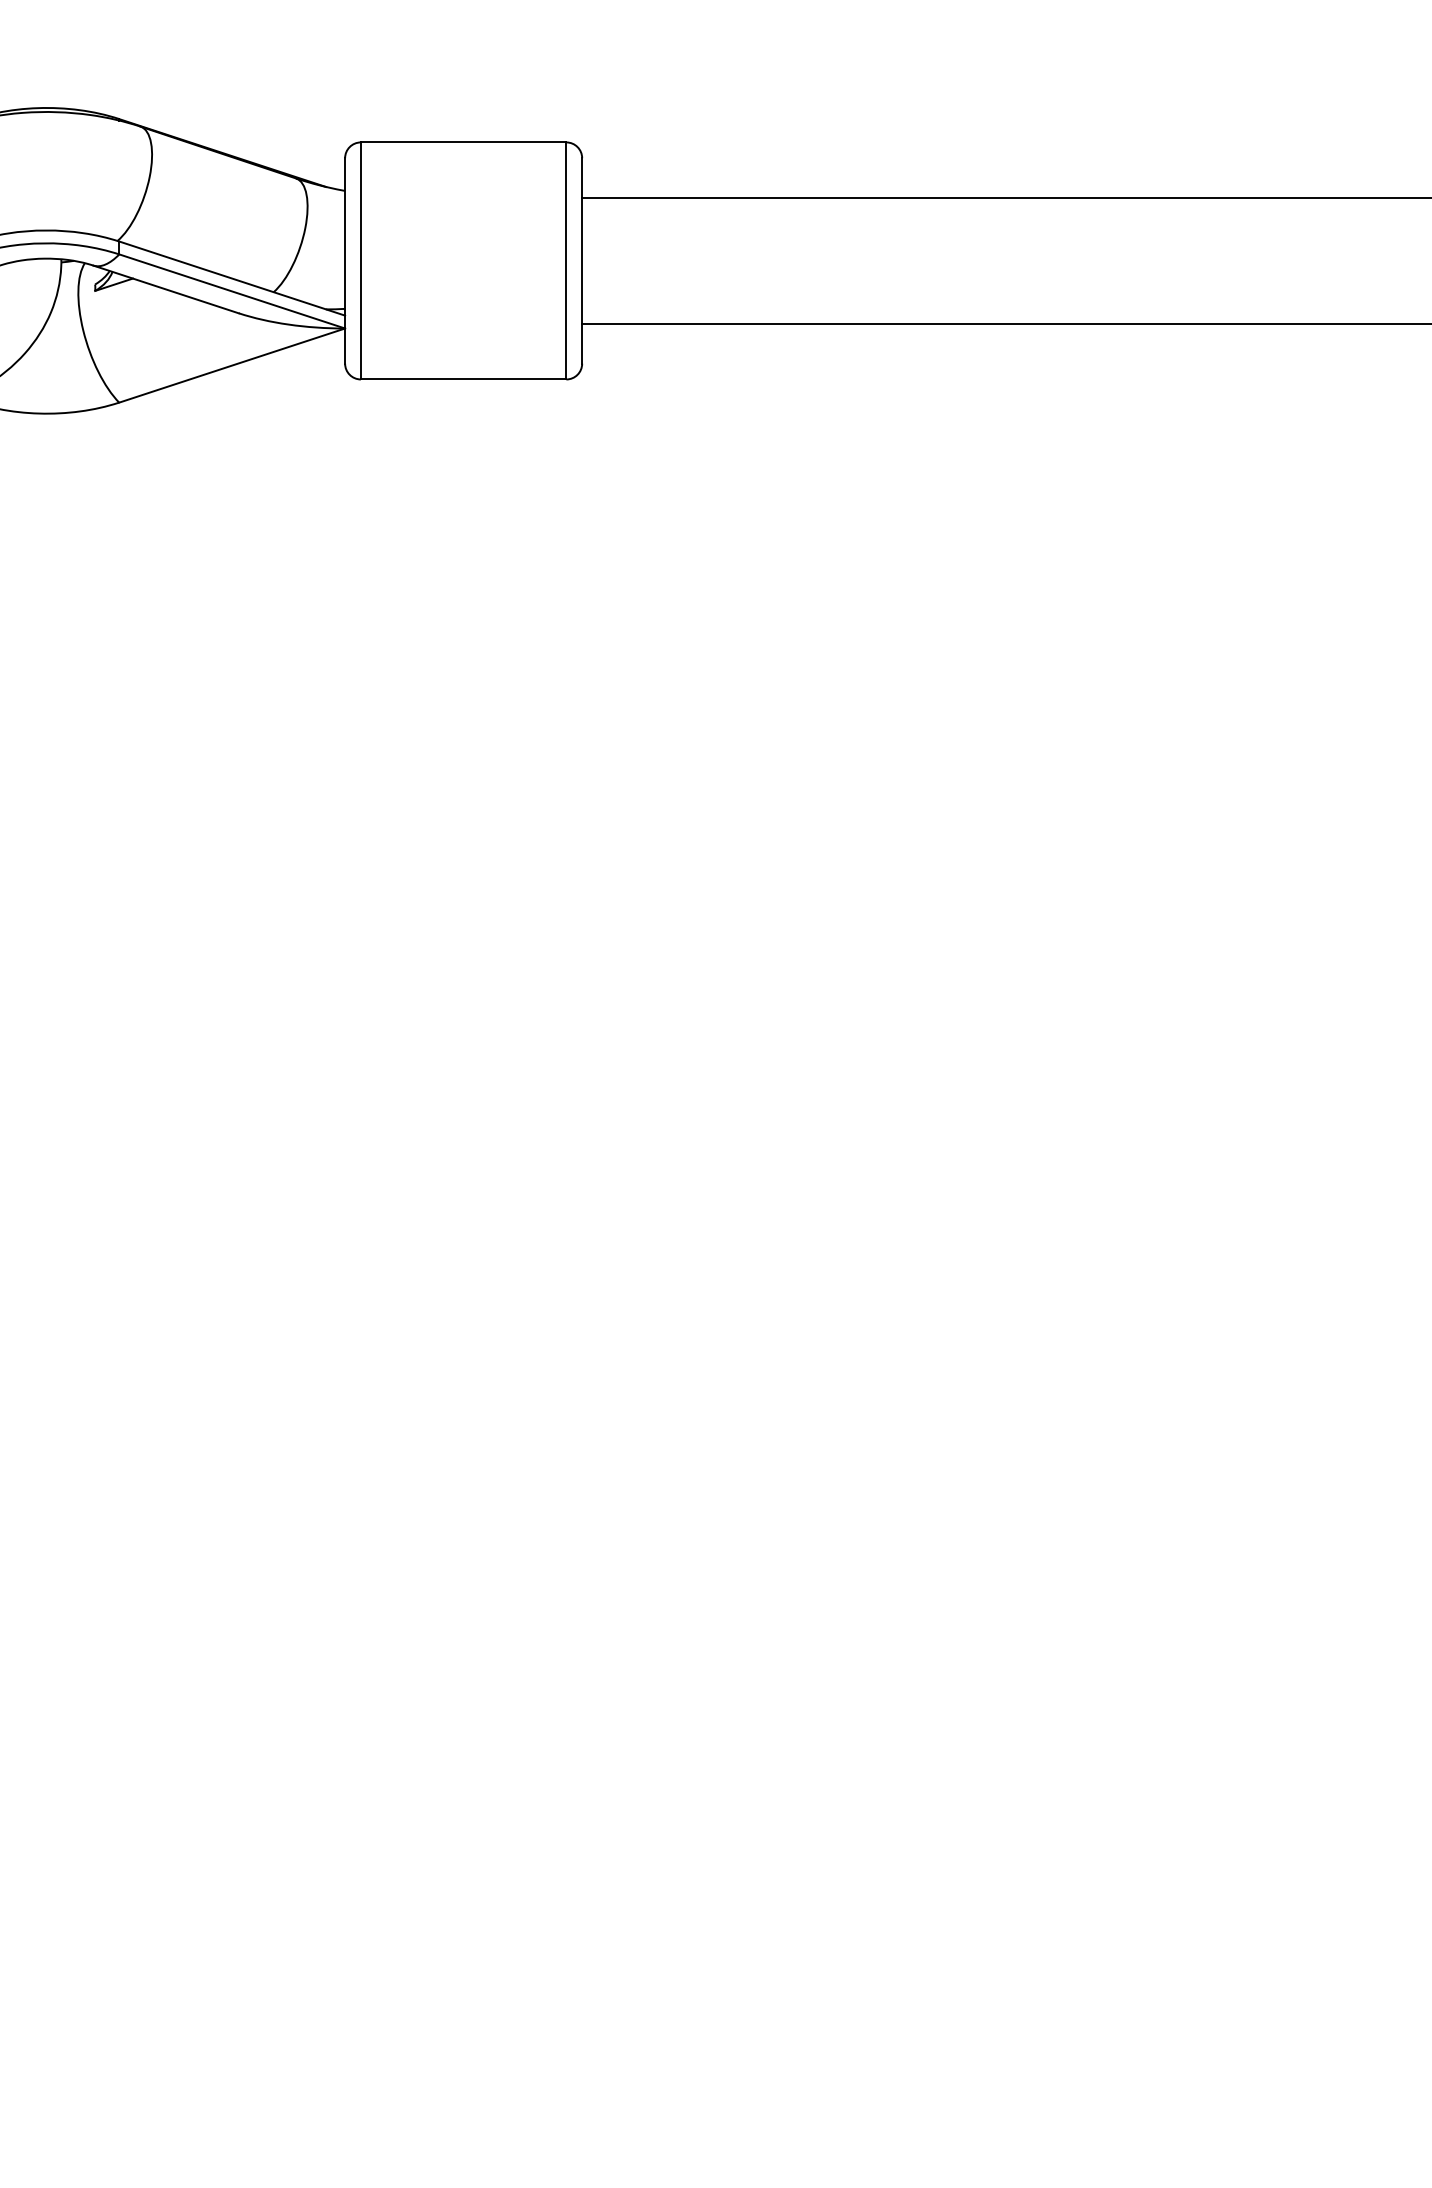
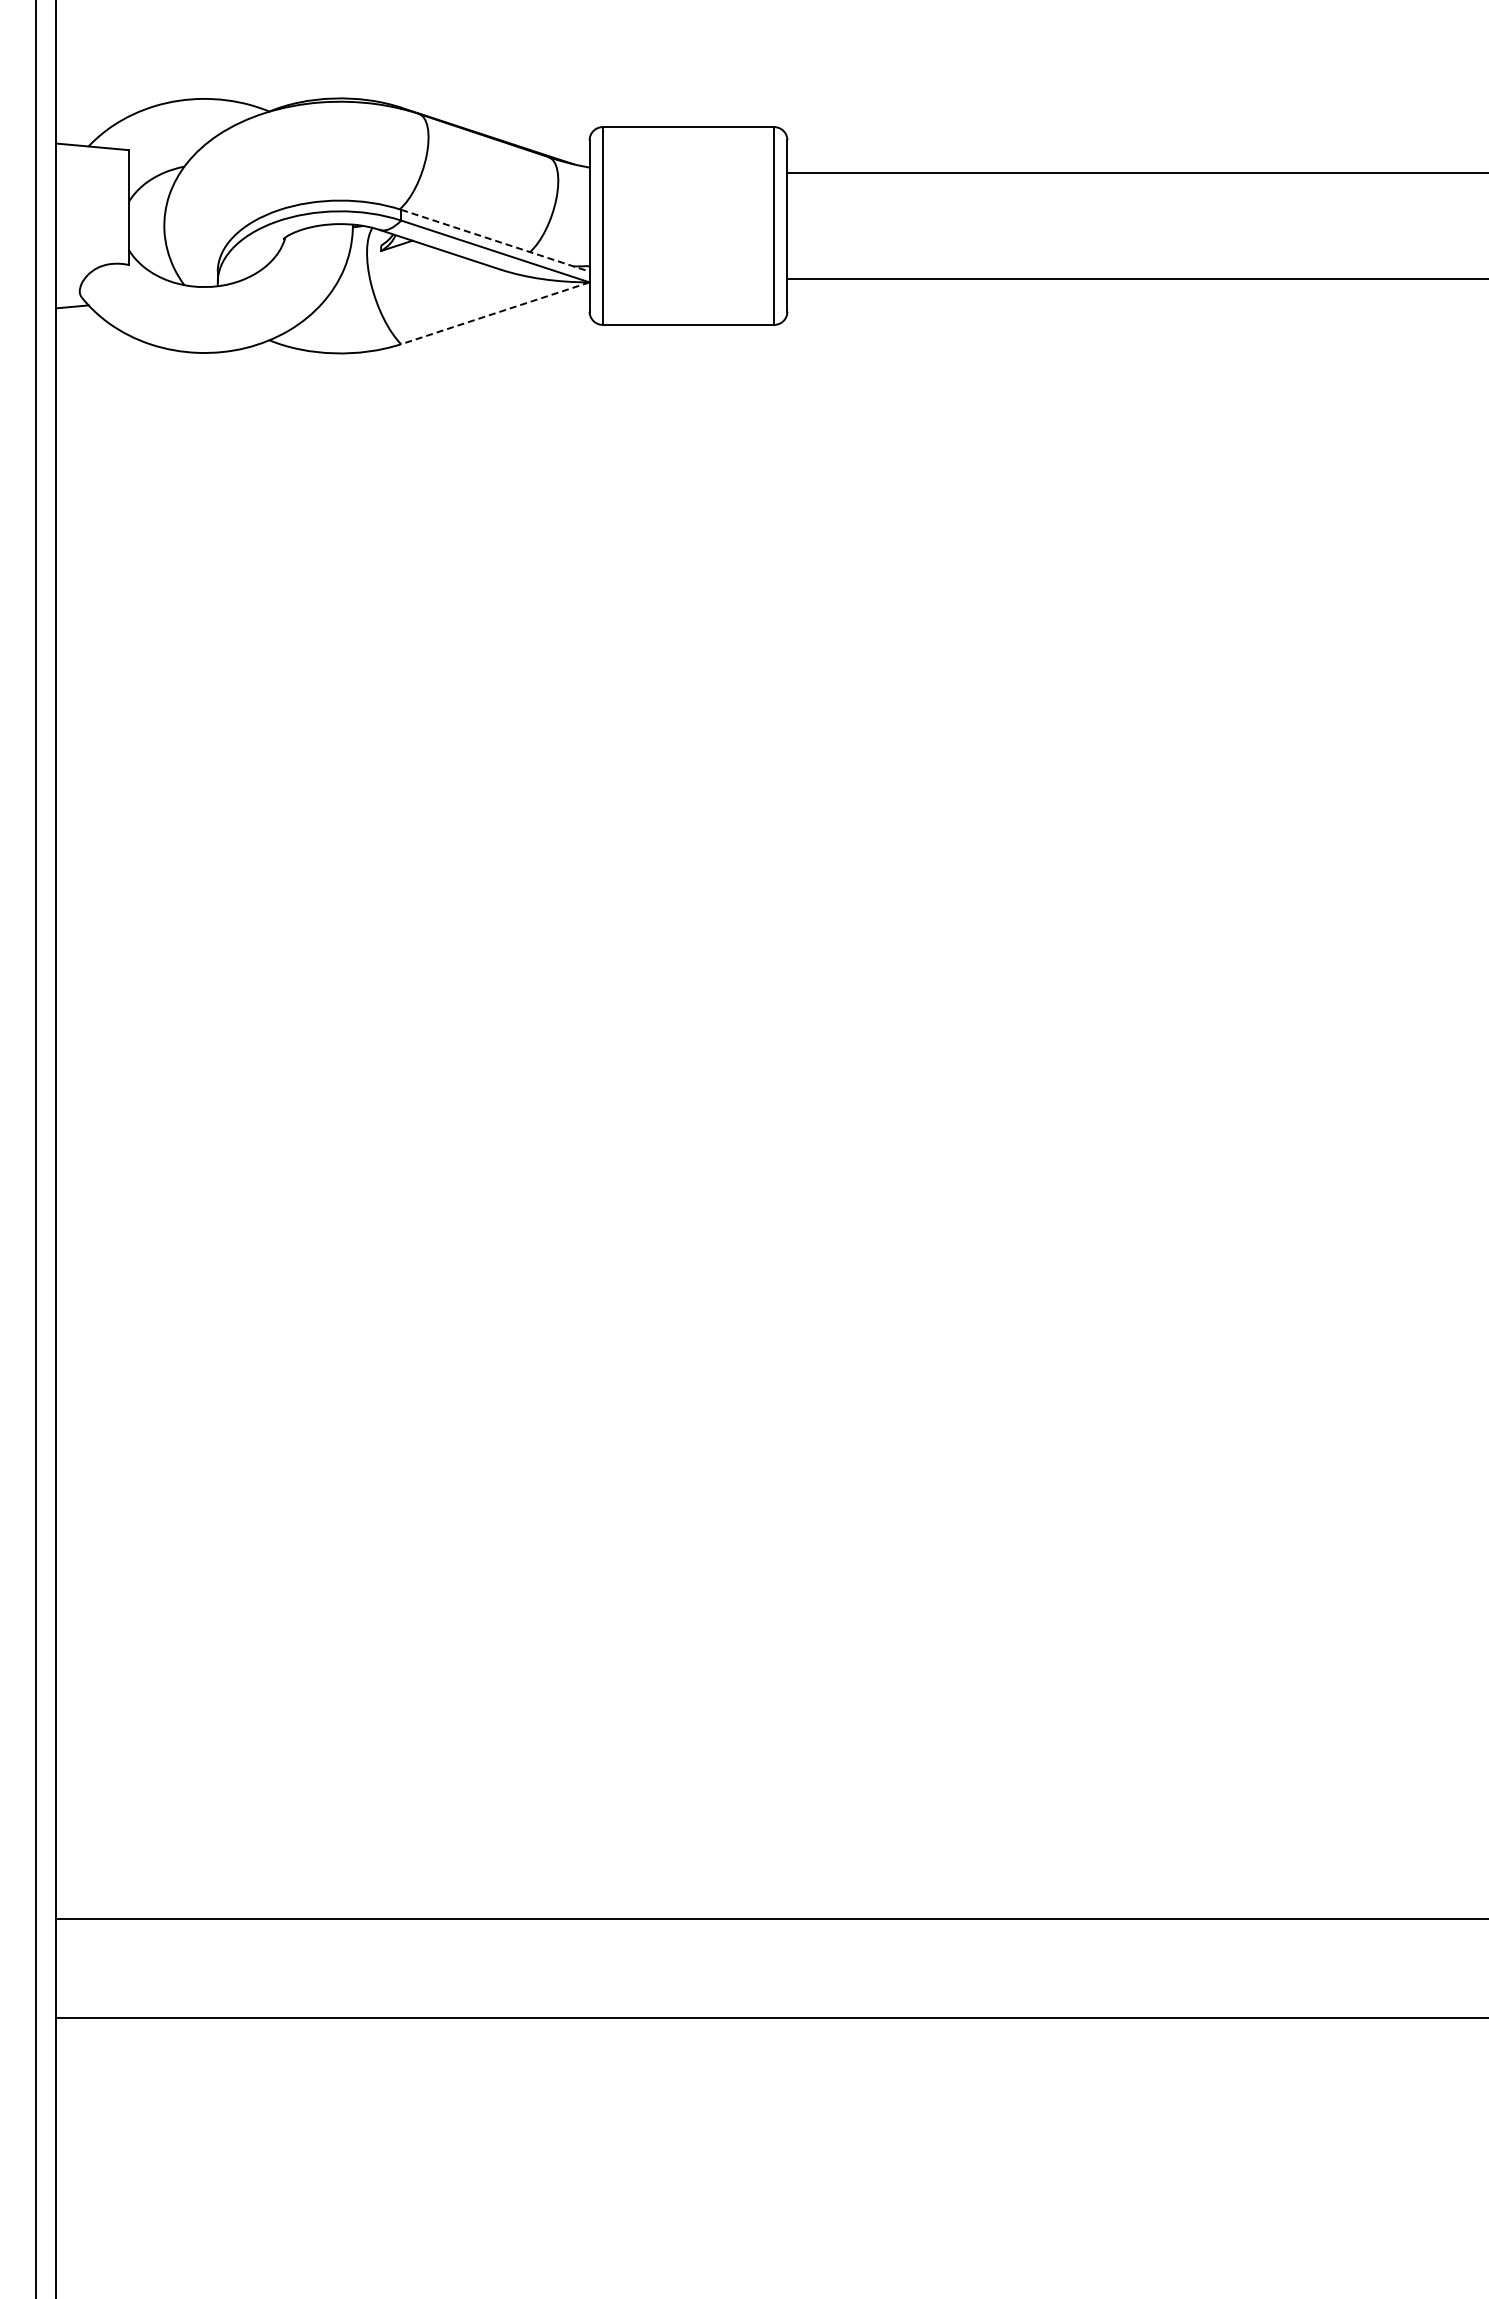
line: (232, 278) -> (495, 240), solid -> dashed
line: (231, 365) -> (494, 313), solid -> dashed

